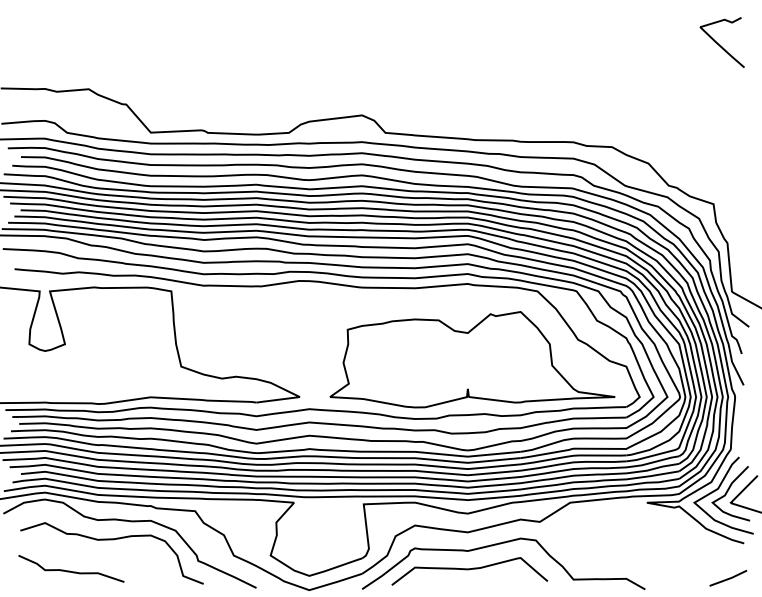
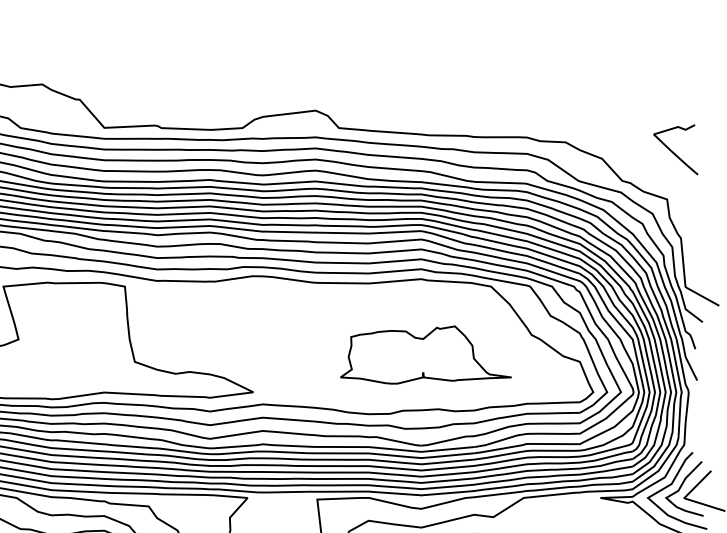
curve: (719, 44) -> (673, 151), moved
part: (472, 359) -> (426, 354), size x0.6

